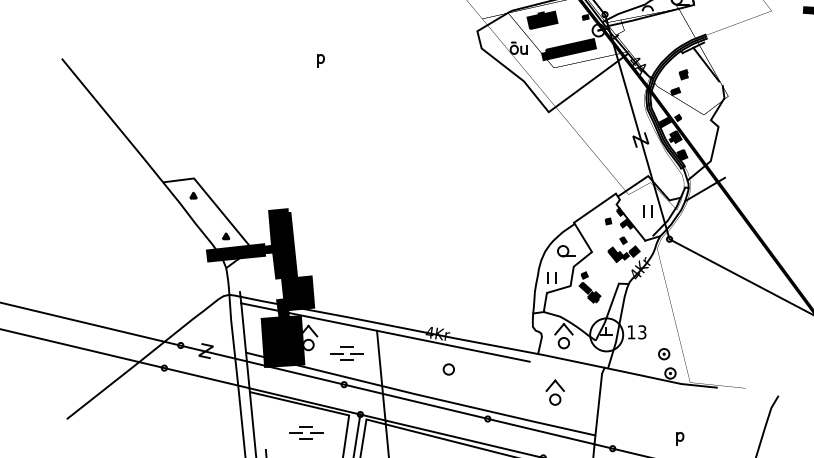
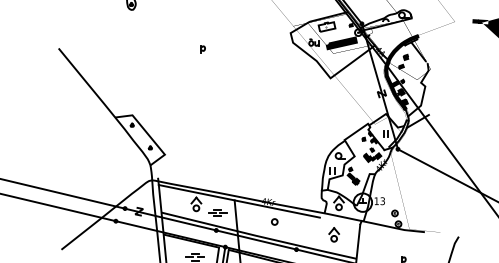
fill: (541, 19) -> (326, 26), removed
fill: (260, 288) -> (169, 176), removed

